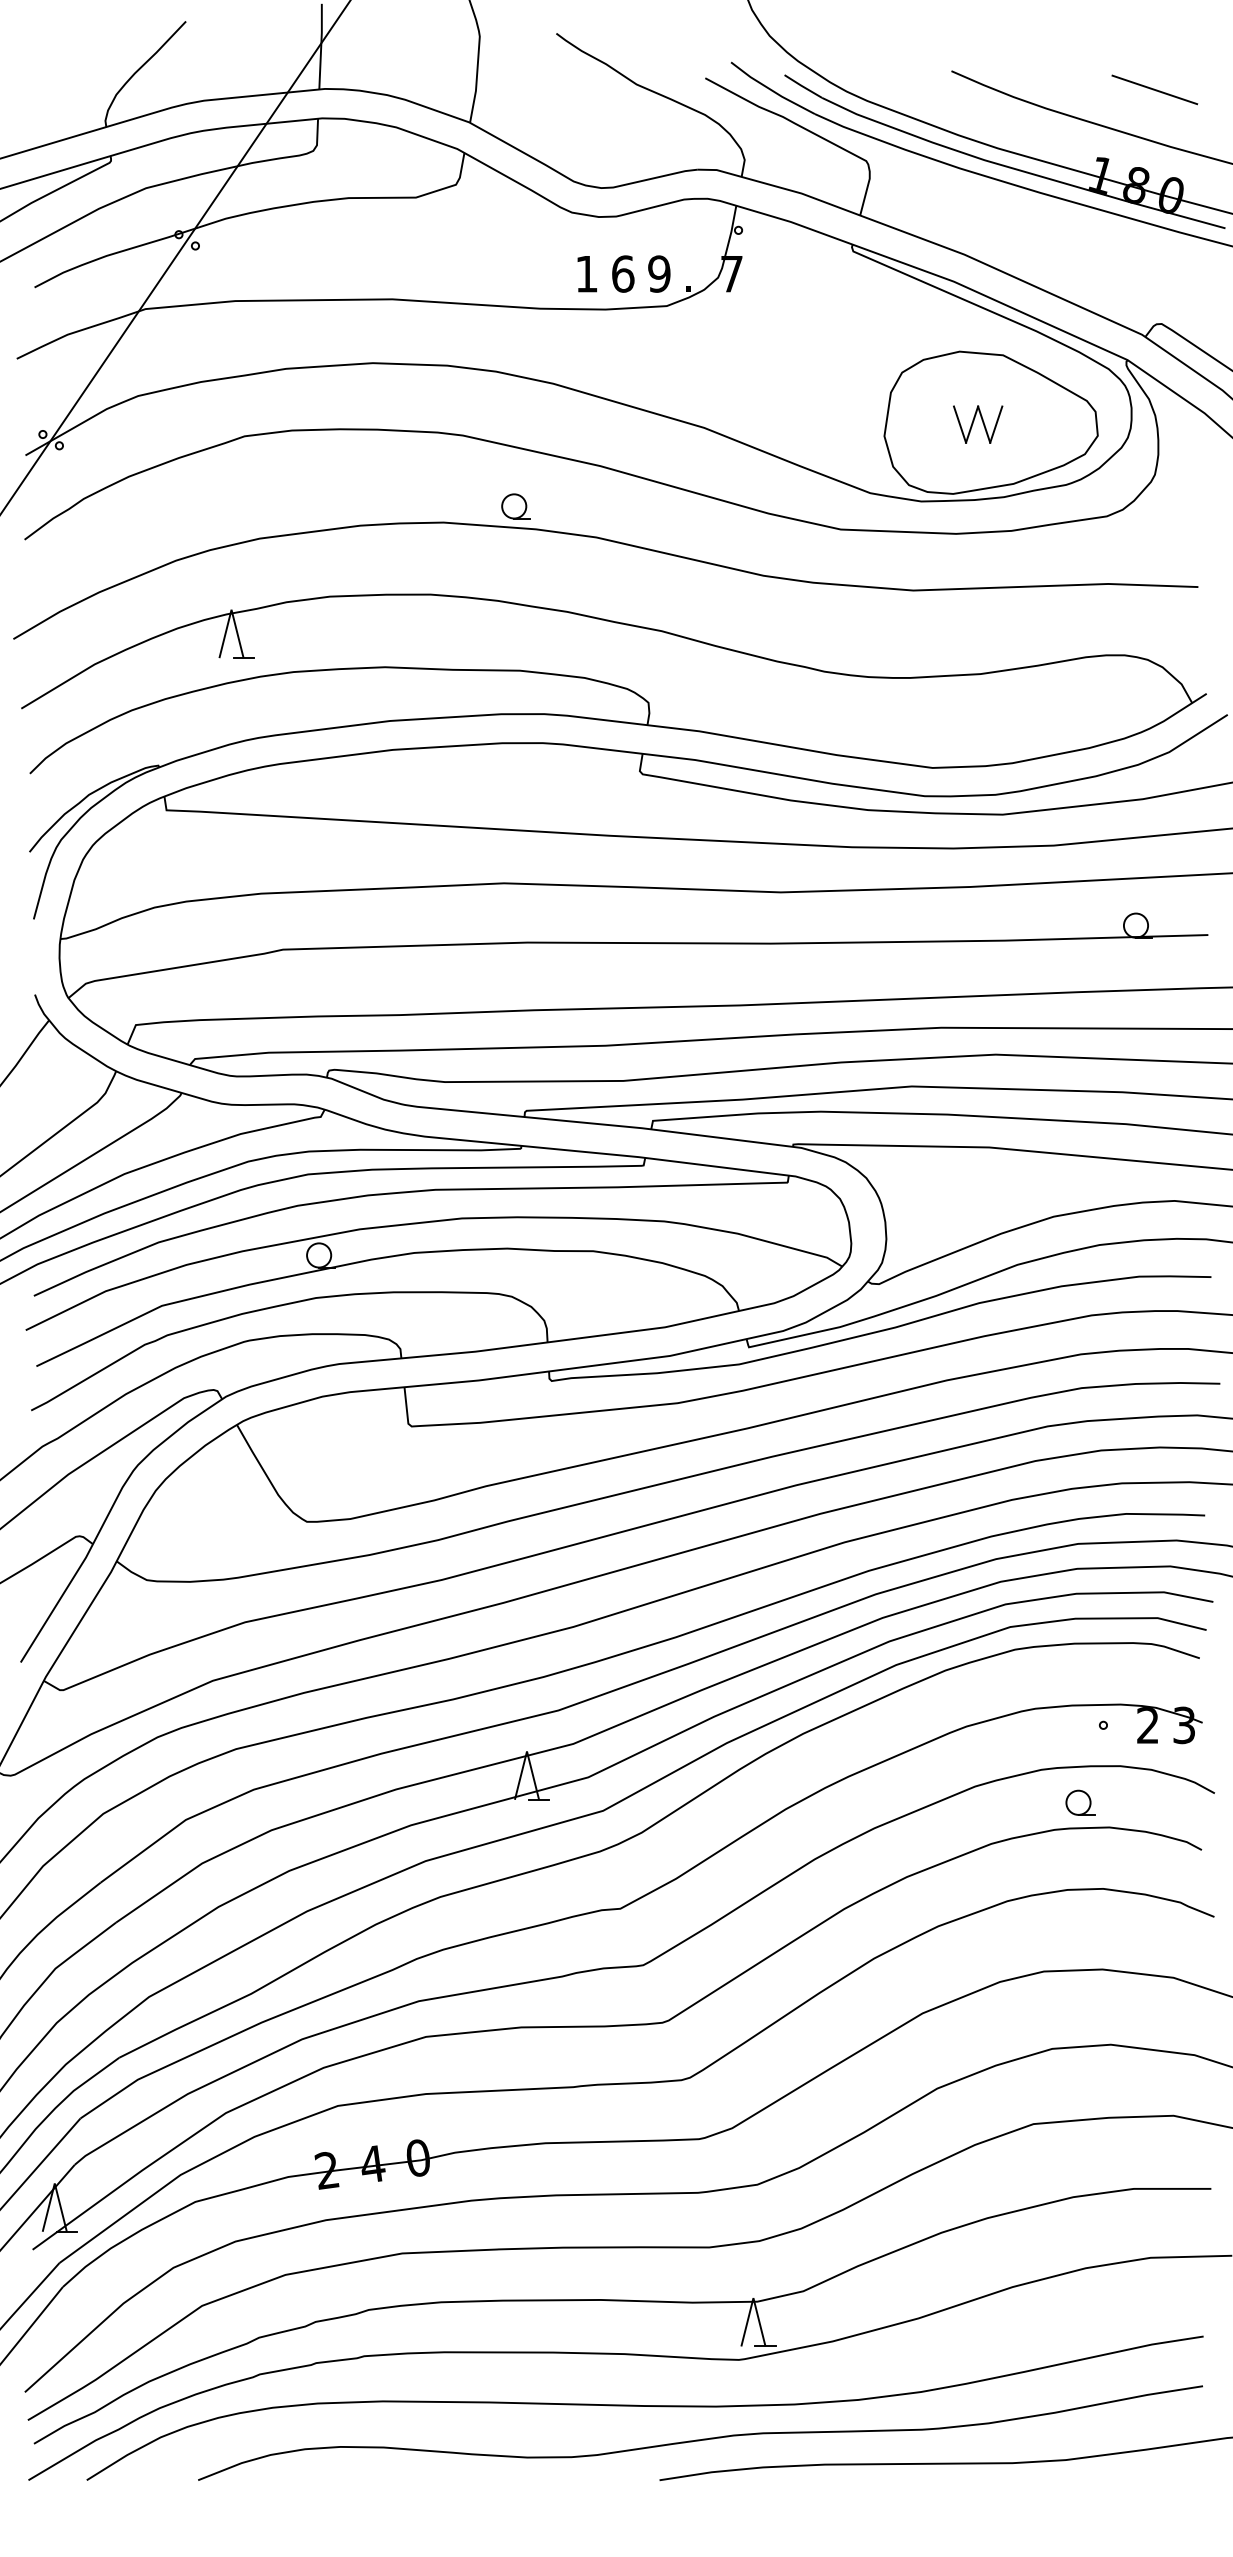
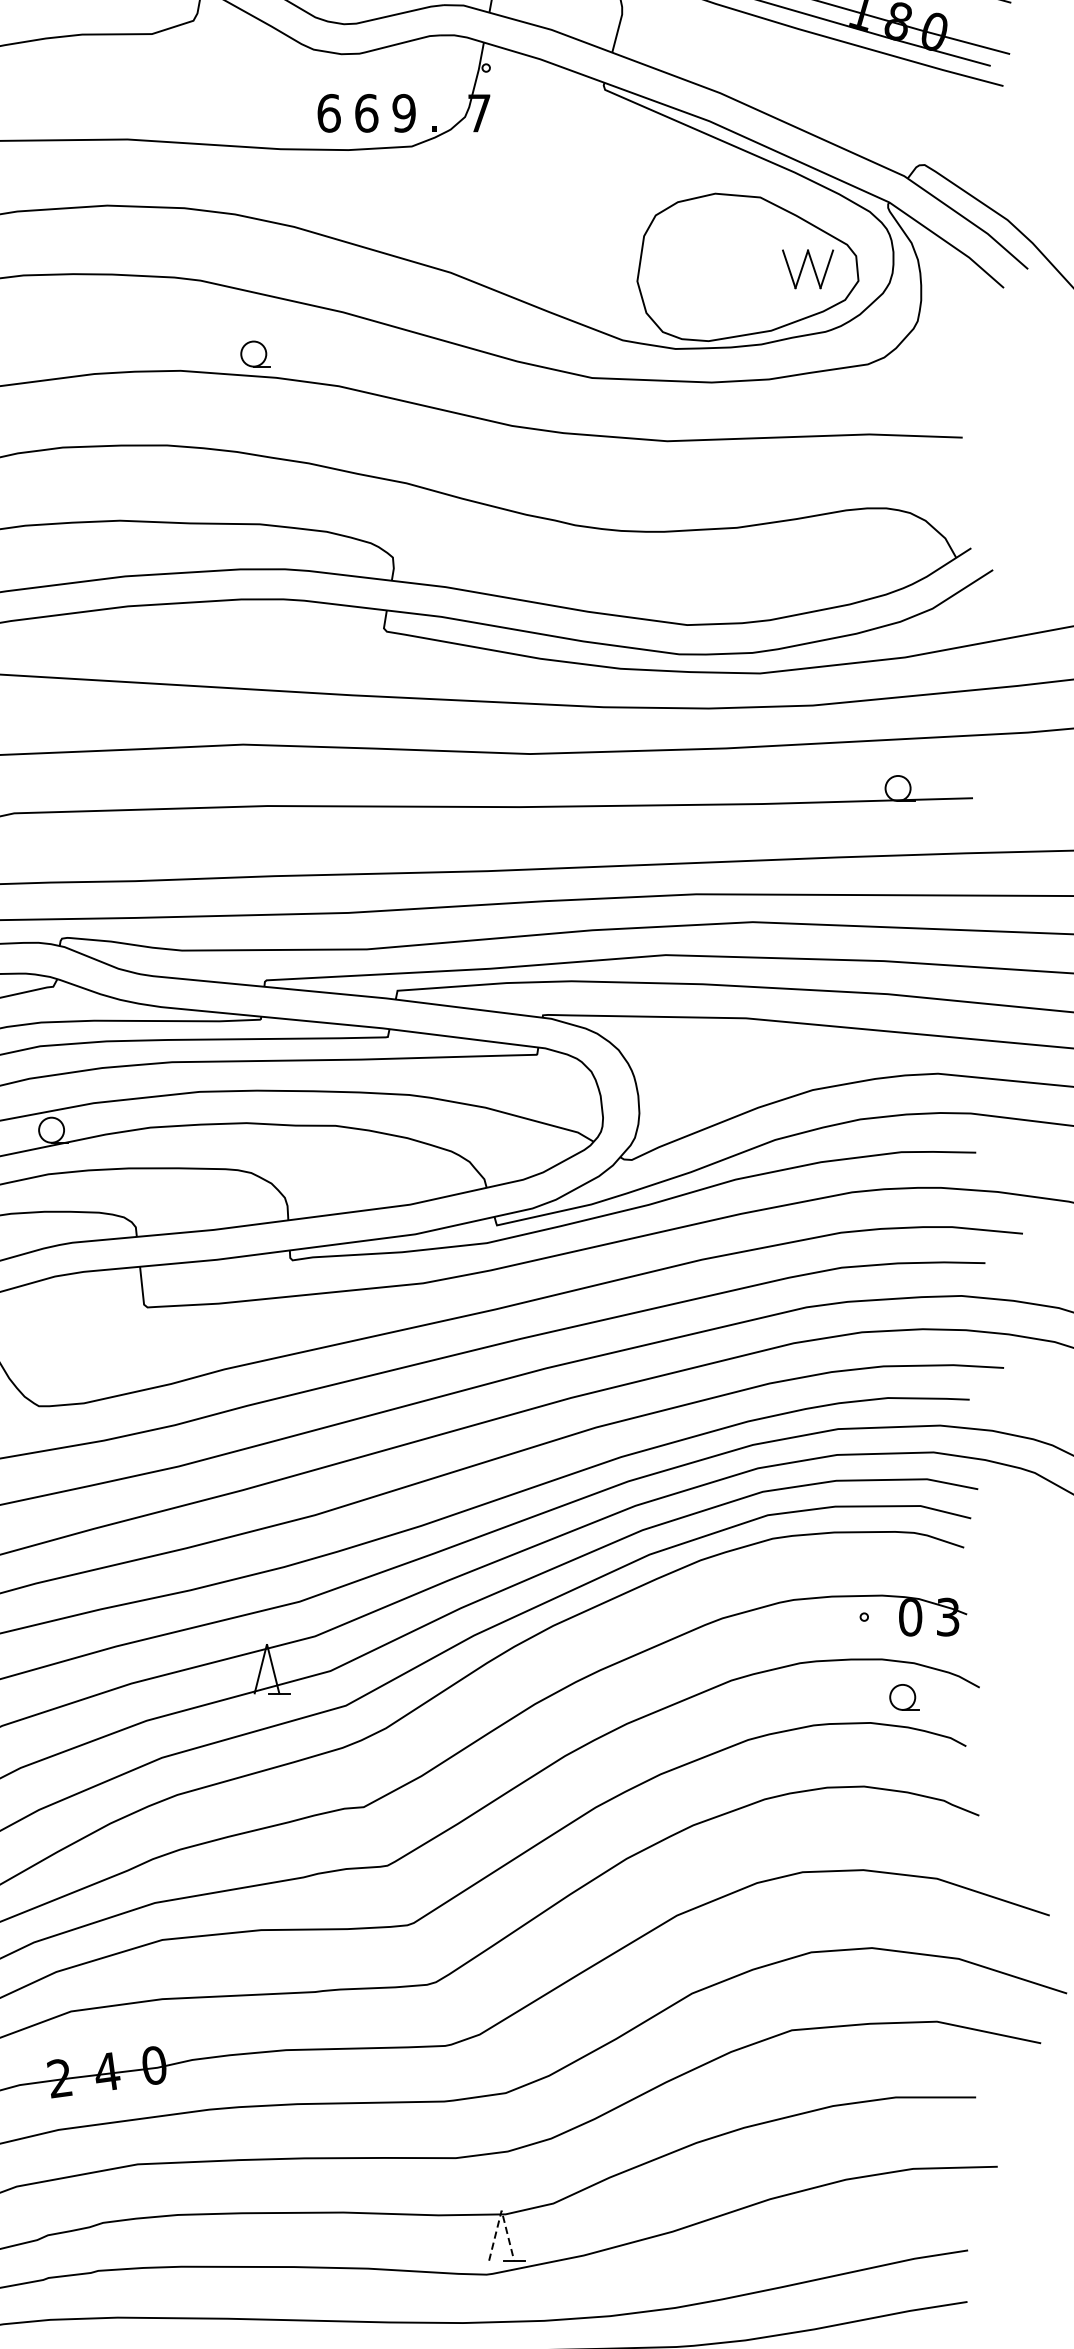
text: (586, 273) -> (328, 112), 1 -> 6
part: (978, 424) -> (808, 269), moved
text: (1148, 1725) -> (911, 1617), 2 -> 0
part: (1080, 1802) -> (904, 1697), moved
line: (753, 2298) -> (501, 2211), solid -> dashed

